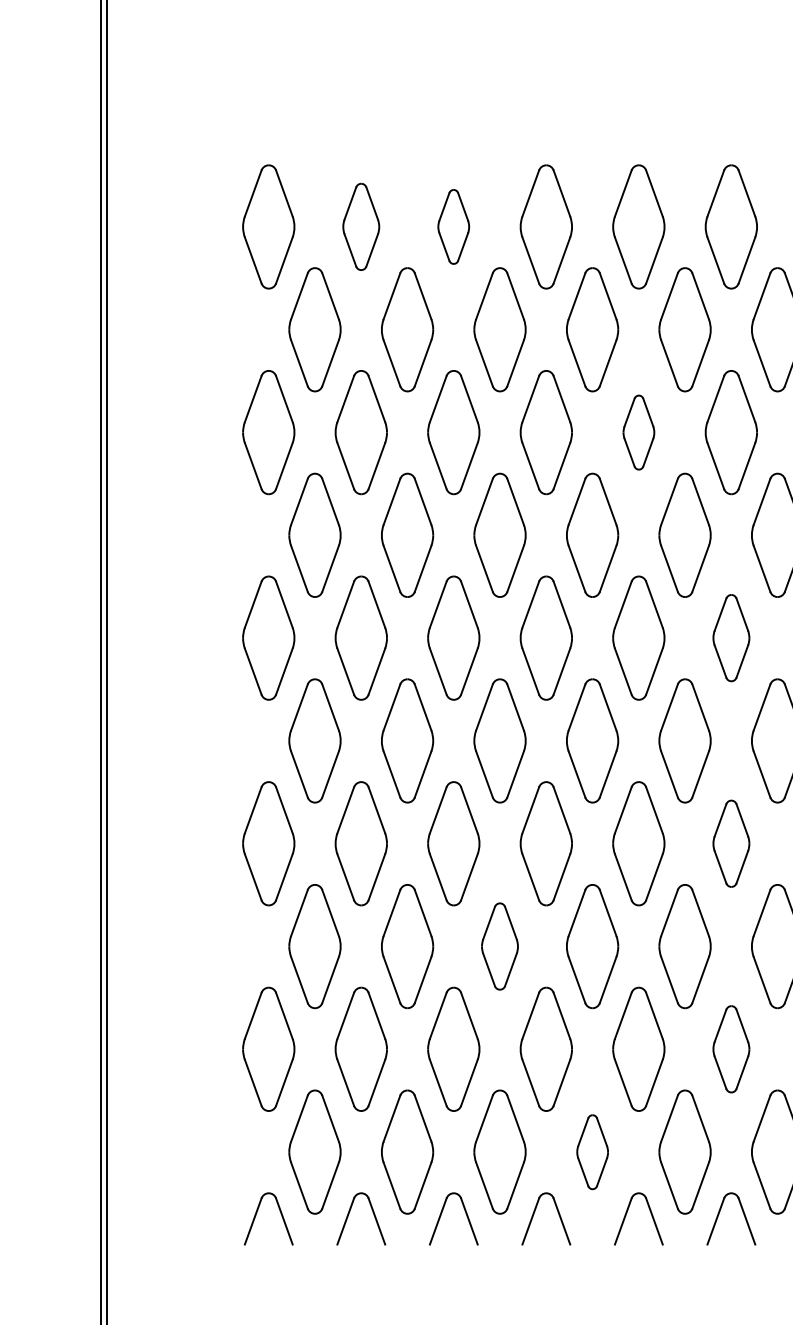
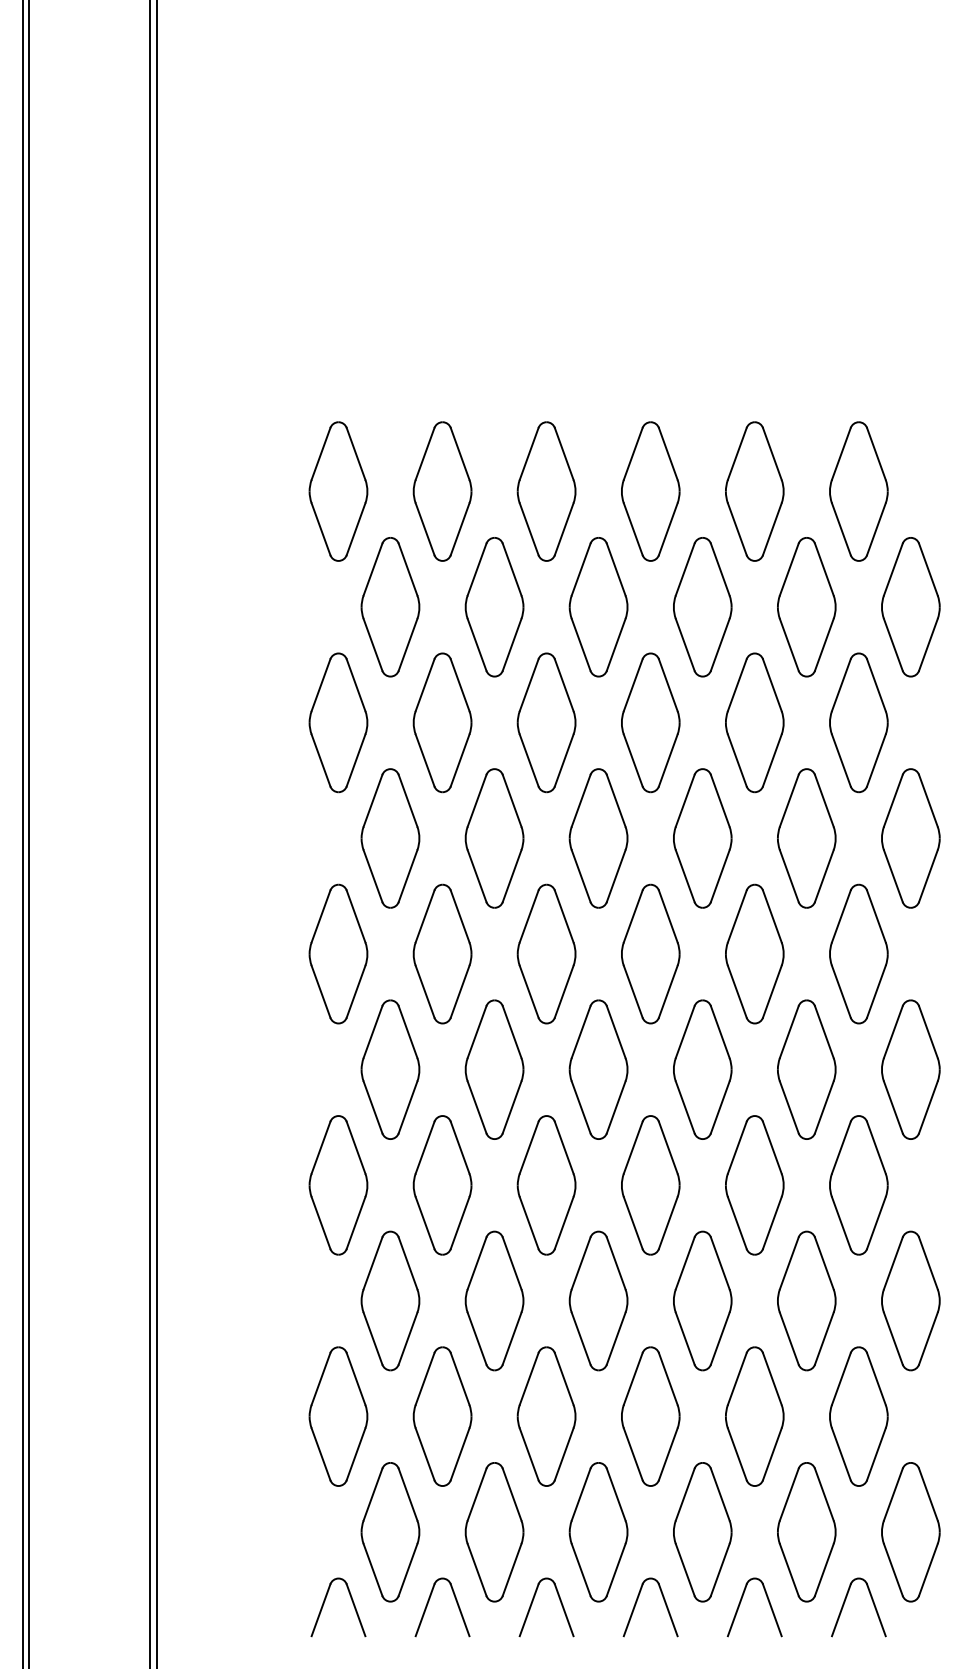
part: (361, 226) -> (442, 491), size x1.43
part: (453, 226) -> (546, 491), size x1.67
part: (638, 432) -> (754, 722), size x1.67
part: (731, 637) -> (858, 953), size x1.43
part: (731, 843) -> (858, 1185), size x1.43
part: (499, 946) -> (598, 1300), size x1.43
part: (731, 1049) -> (858, 1416), size x1.43
part: (592, 1152) -> (702, 1532), size x1.67

